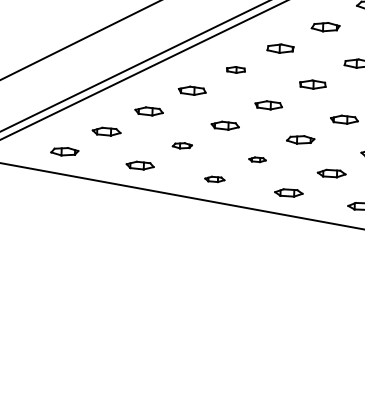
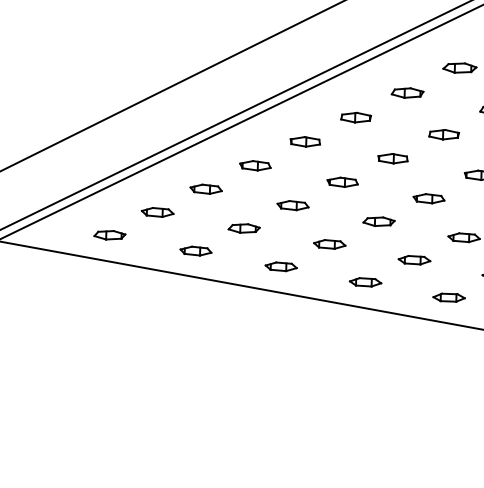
part: (235, 69) -> (304, 141), size x1.43
part: (181, 145) -> (243, 228), size x1.43
part: (257, 159) -> (329, 244), size x1.67
part: (214, 179) -> (280, 266), size x1.43

